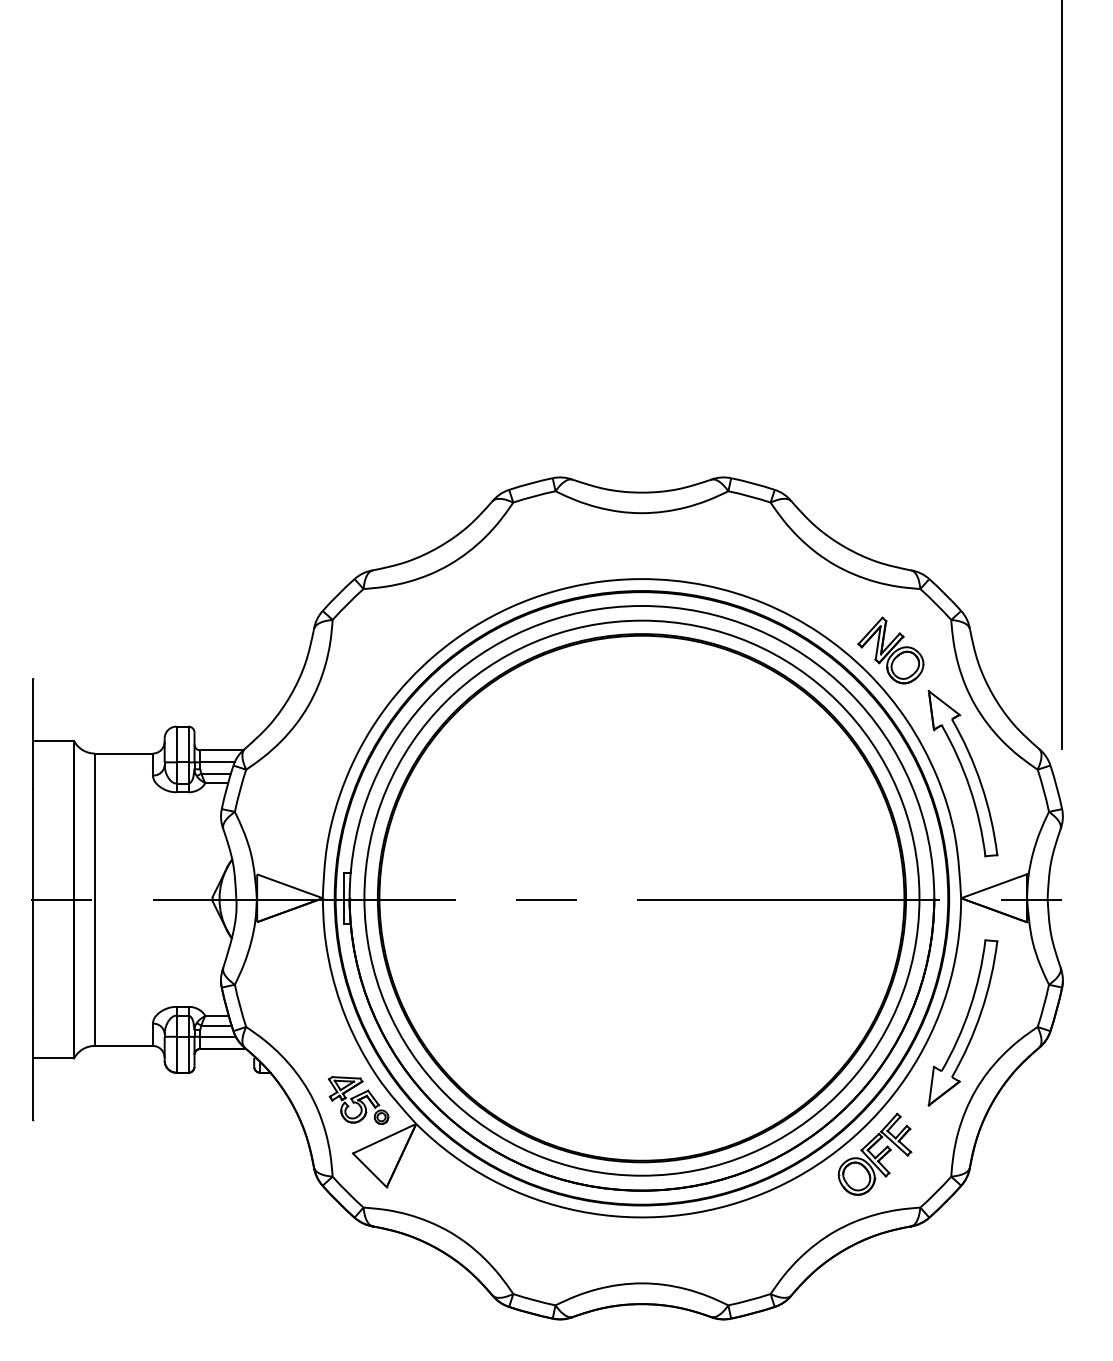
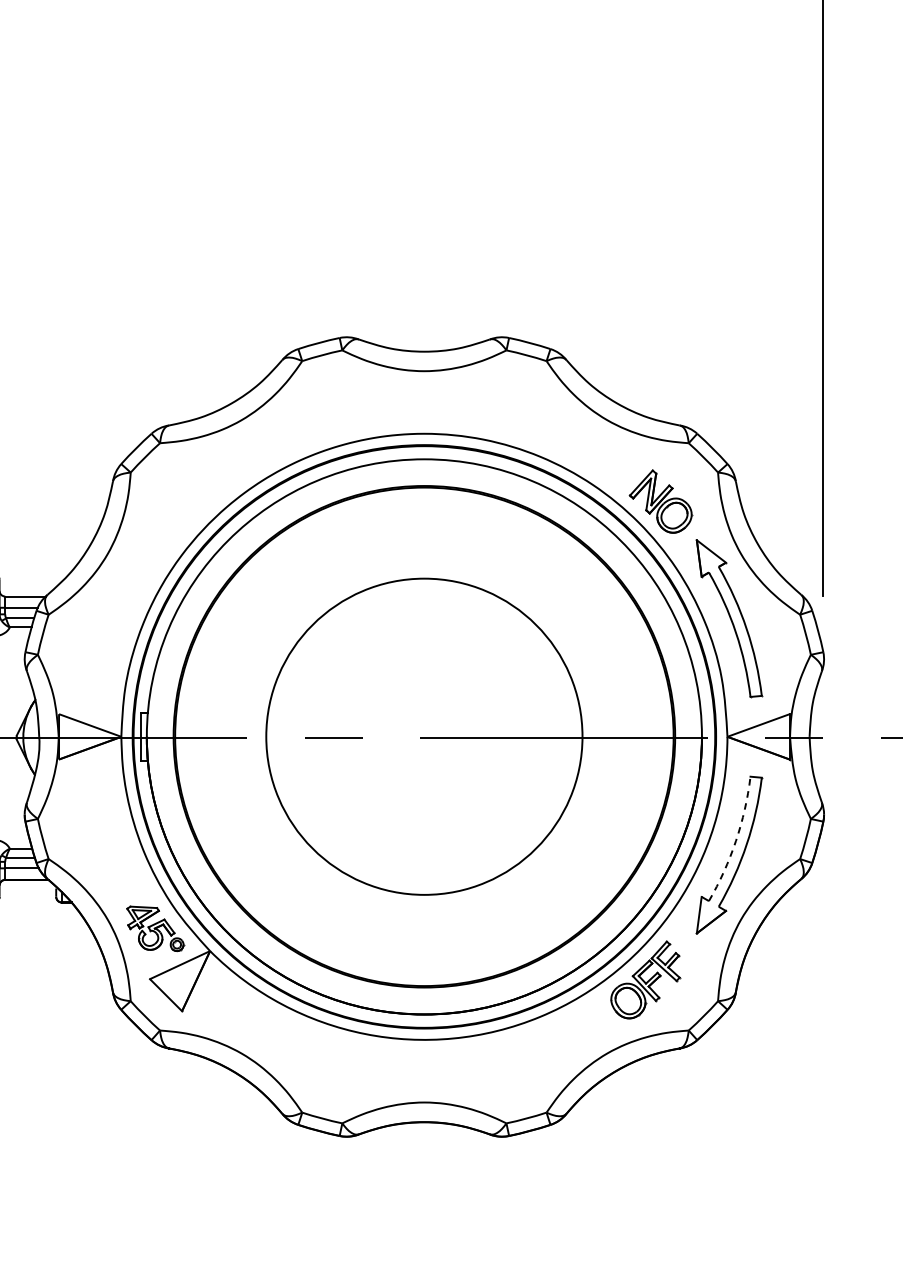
circle: (641, 897) -> (423, 736), size x0.6
arc: (970, 1007) -> (736, 840), solid -> dashed

